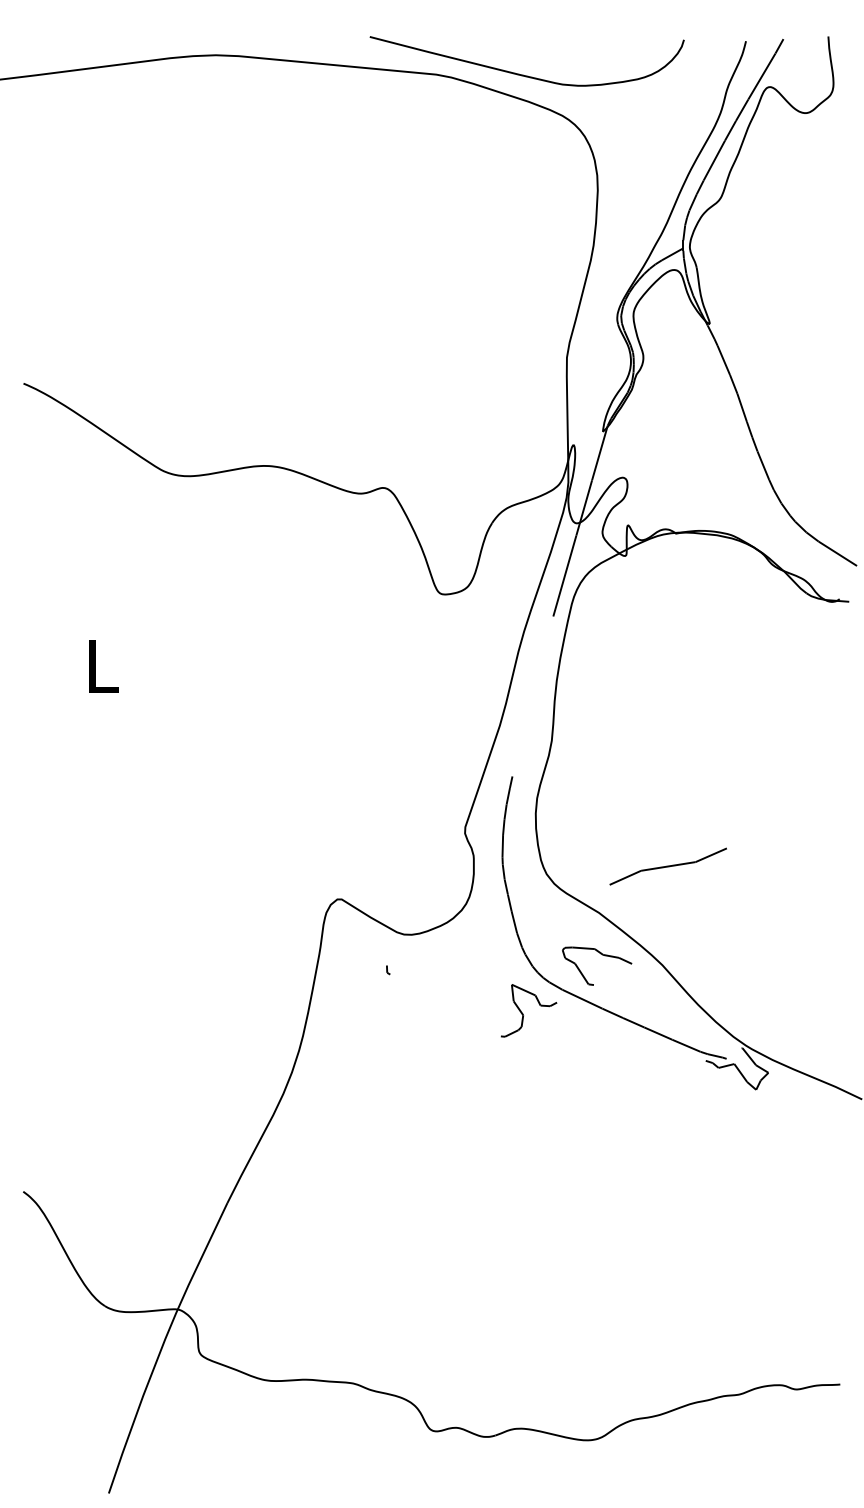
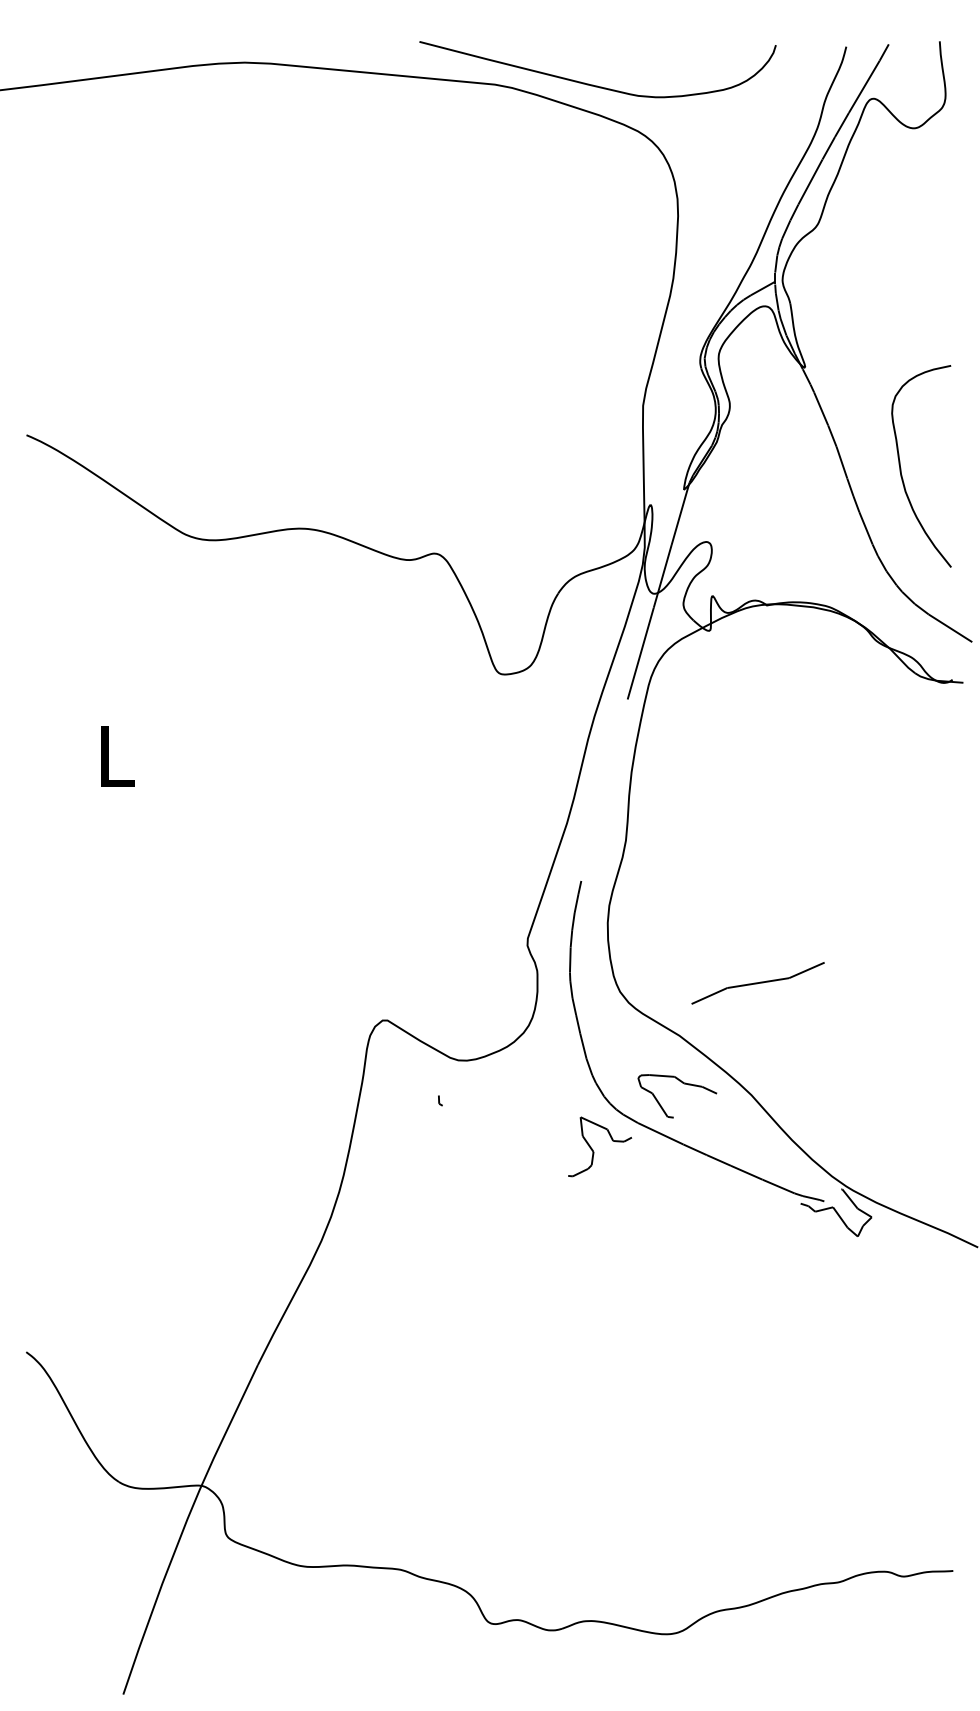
curve: (794, 412) -> (901, 468), added

